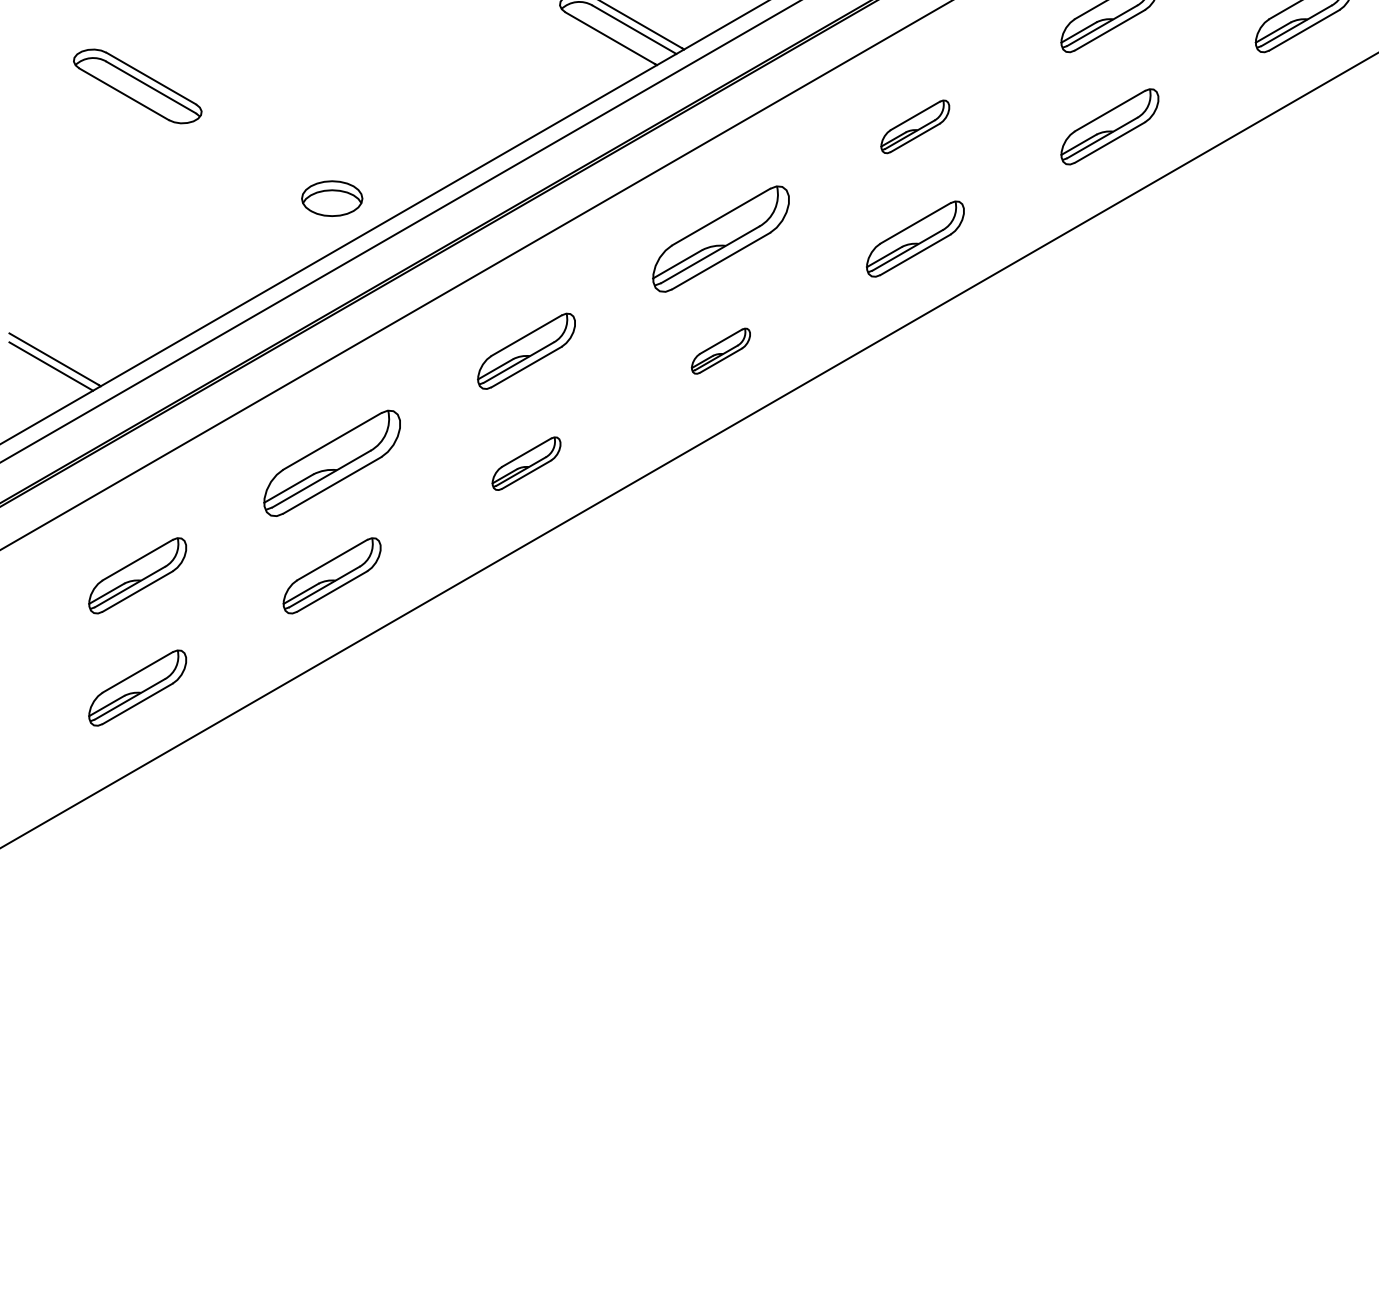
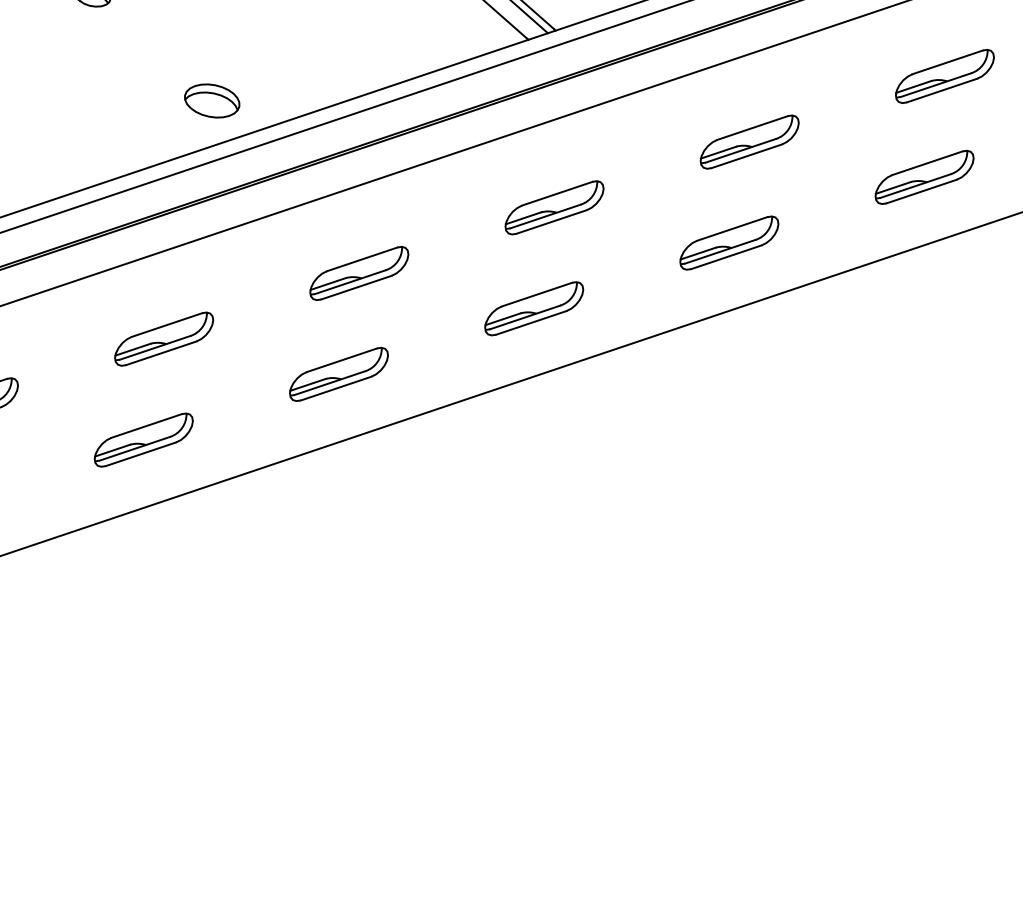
part: (914, 126) -> (748, 141), size x1.43
part: (720, 238) -> (554, 207), size x0.71
part: (720, 350) -> (533, 307), size x1.67
part: (331, 463) -> (163, 338), size x0.71
part: (526, 463) -> (338, 374), size x1.43

